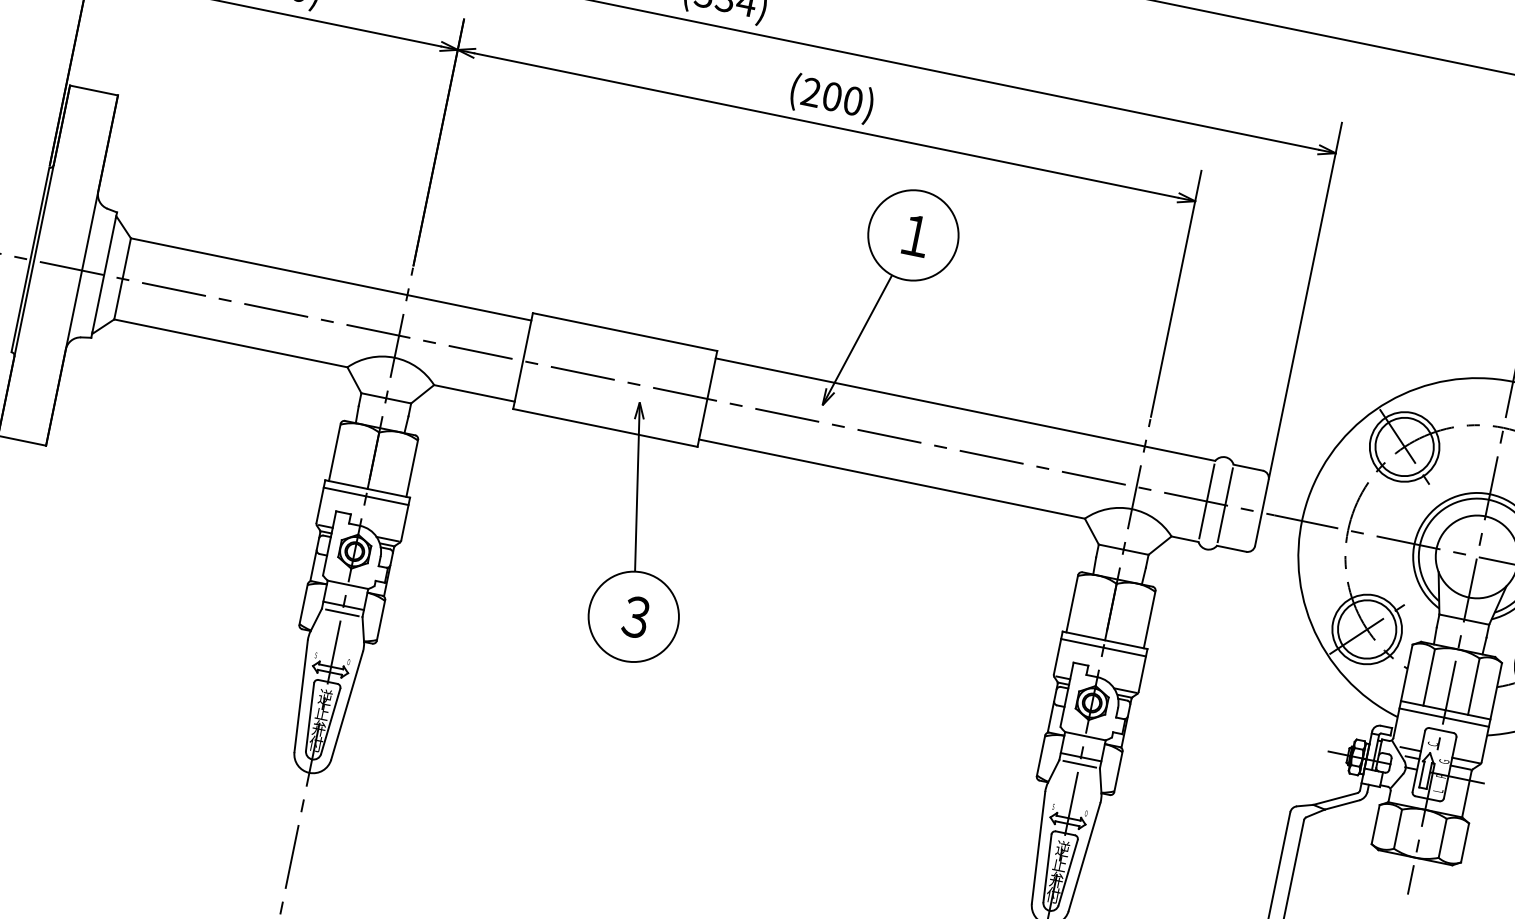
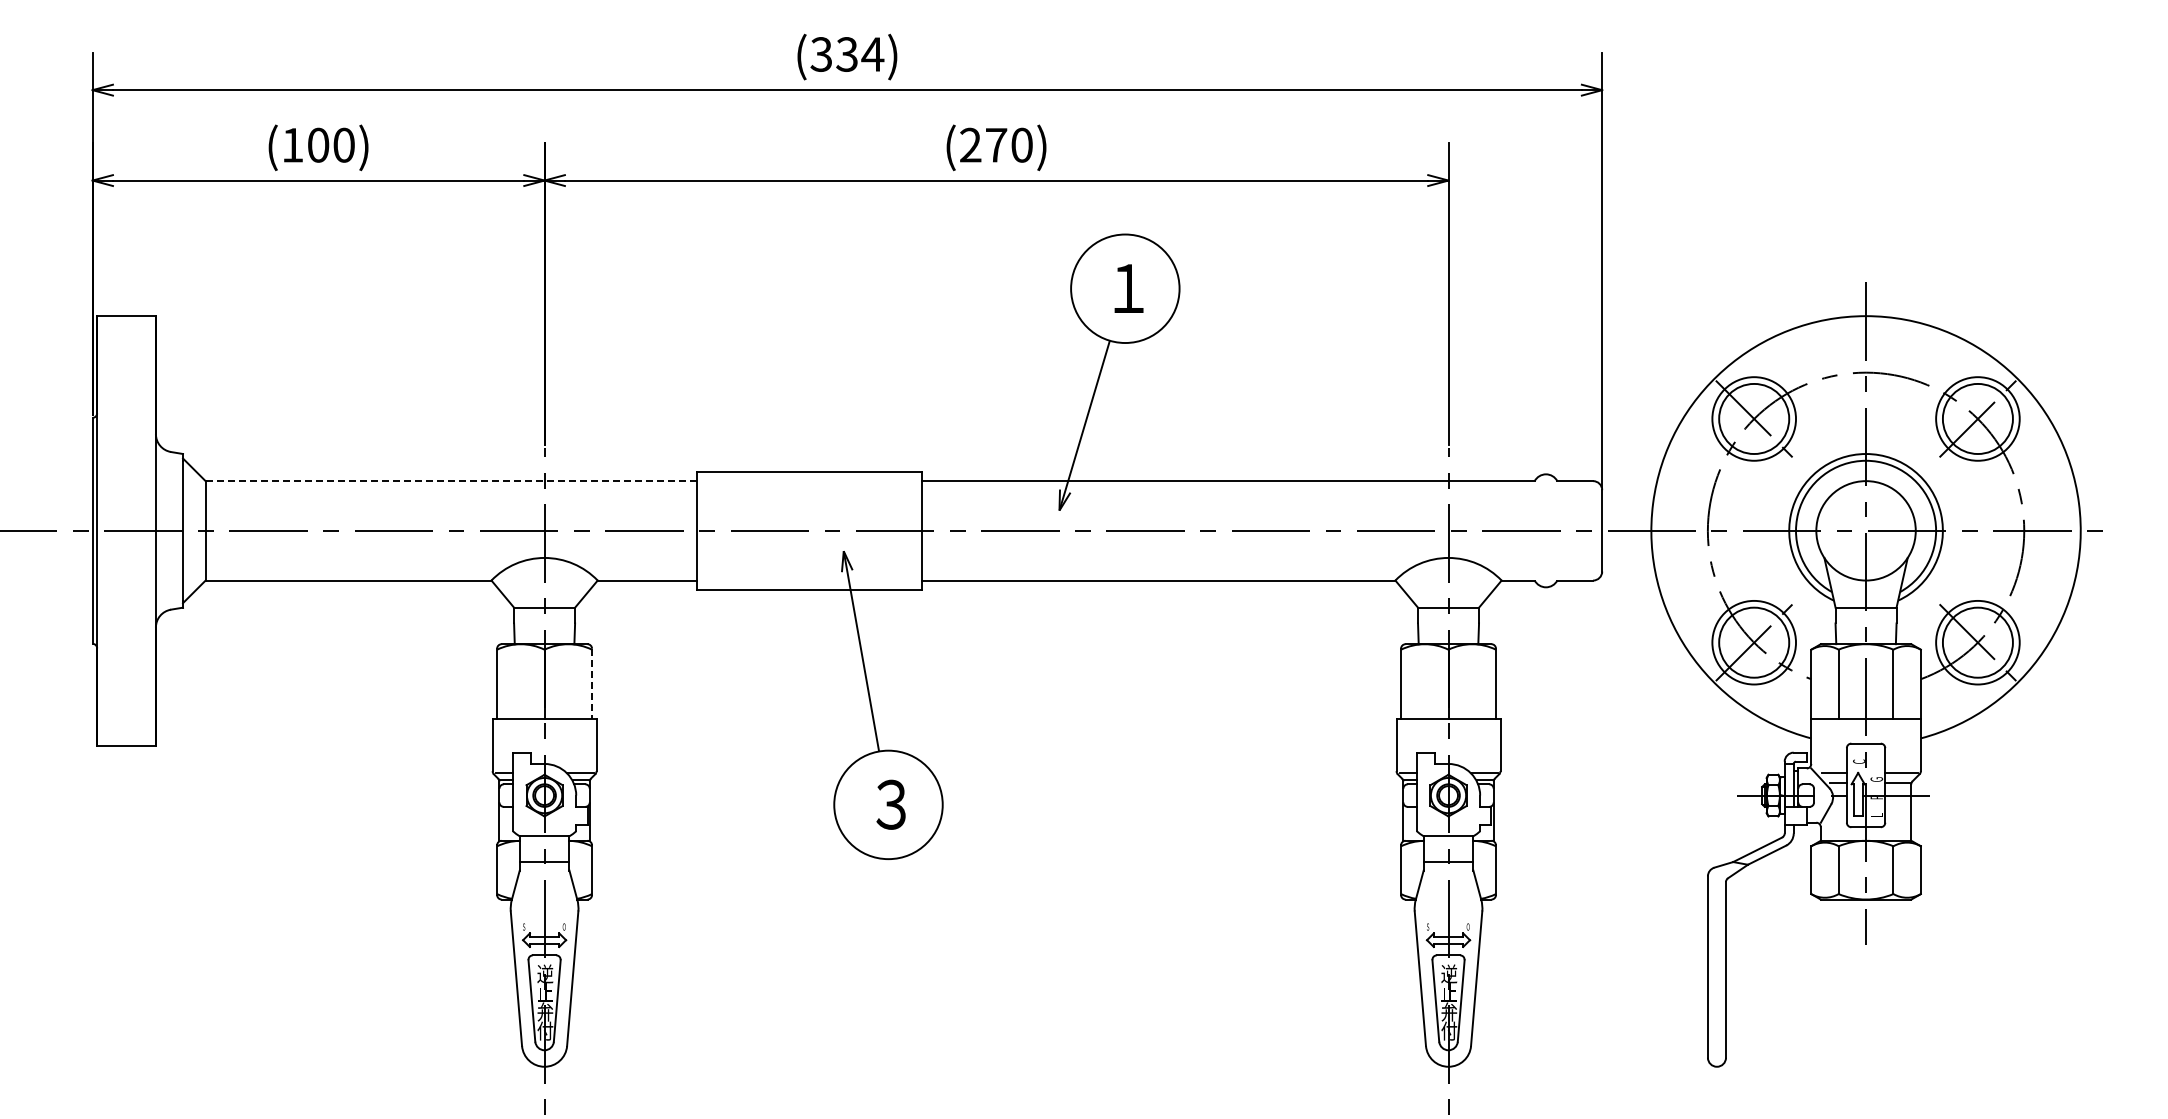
text: (832, 96) -> (996, 144), (200) -> (270)
line: (330, 279) -> (450, 481), solid -> dashed
line: (412, 469) -> (592, 684), solid -> dashed
line: (366, 496) -> (544, 727), removed
line: (1206, 501) -> (1534, 530), removed
line: (1225, 505) -> (1557, 530), removed
line: (342, 612) -> (544, 870), removed
line: (1103, 647) -> (1448, 727), removed
line: (1443, 717) -> (1865, 727), removed
line: (1079, 764) -> (1448, 870), removed

